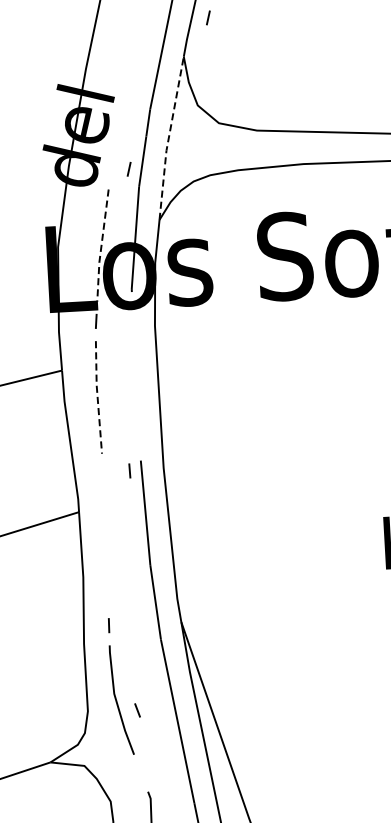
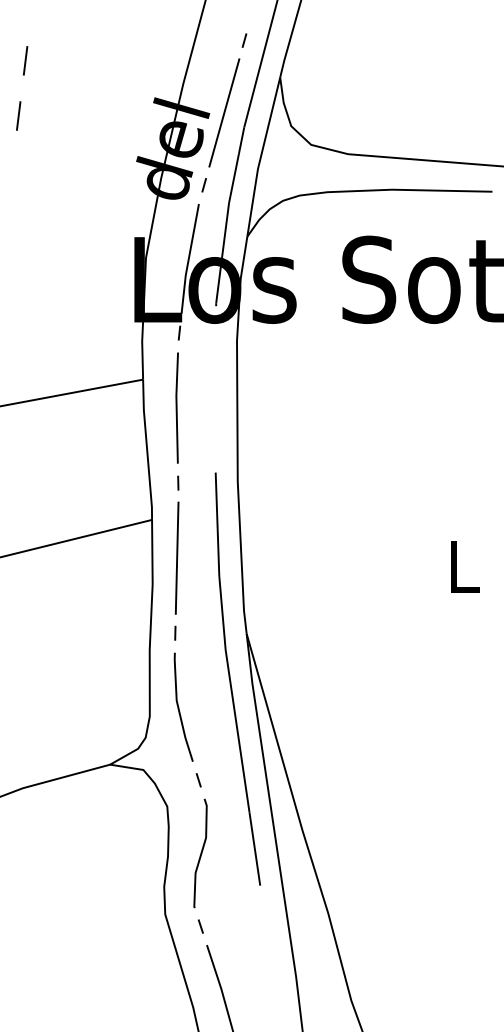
line: (208, 17) -> (244, 40), moved
line: (129, 95) -> (224, 112), added
line: (169, 137) -> (261, 156), dashed -> solid
line: (128, 169) -> (203, 185), moved
line: (101, 245) -> (188, 258), dashed -> solid
line: (97, 396) -> (176, 407), dashed -> solid
line: (130, 470) -> (178, 482), moved
line: (105, 548) -> (176, 557), added
line: (137, 710) -> (198, 780), moved

